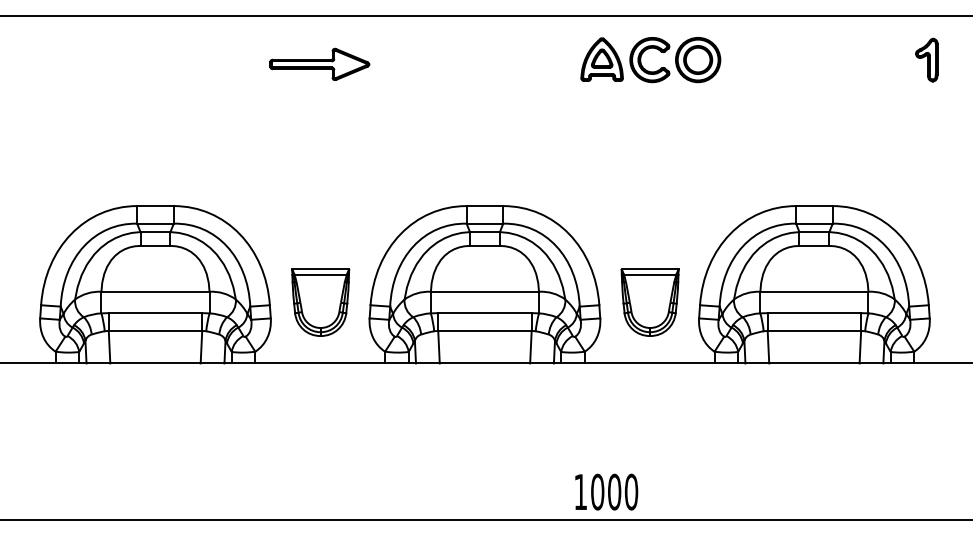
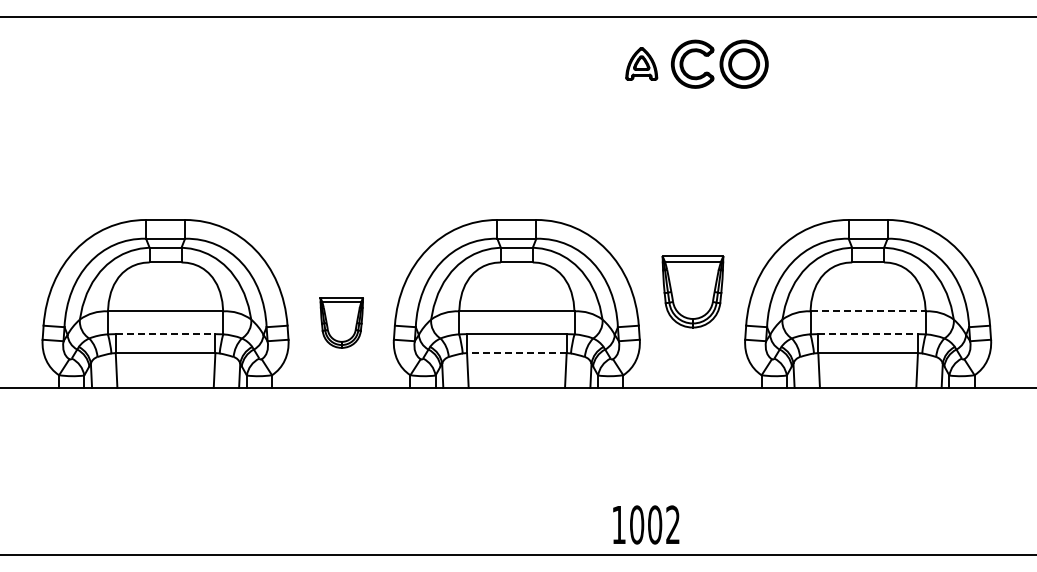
part: (601, 59) -> (641, 63), size x0.7
part: (926, 59) -> (987, 63), removed
part: (319, 64) -> (340, 68), removed
line: (814, 291) -> (868, 311), solid -> dashed
part: (320, 302) -> (341, 322), size x0.7
part: (649, 302) -> (692, 291), moved
line: (155, 313) -> (165, 334), solid -> dashed
line: (814, 313) -> (868, 334), solid -> dashed
line: (484, 331) -> (516, 353), solid -> dashed
text: (631, 491) -> (673, 524), 1000 -> 1002

